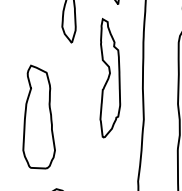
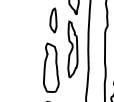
part: (39, 116) -> (51, 67), moved

